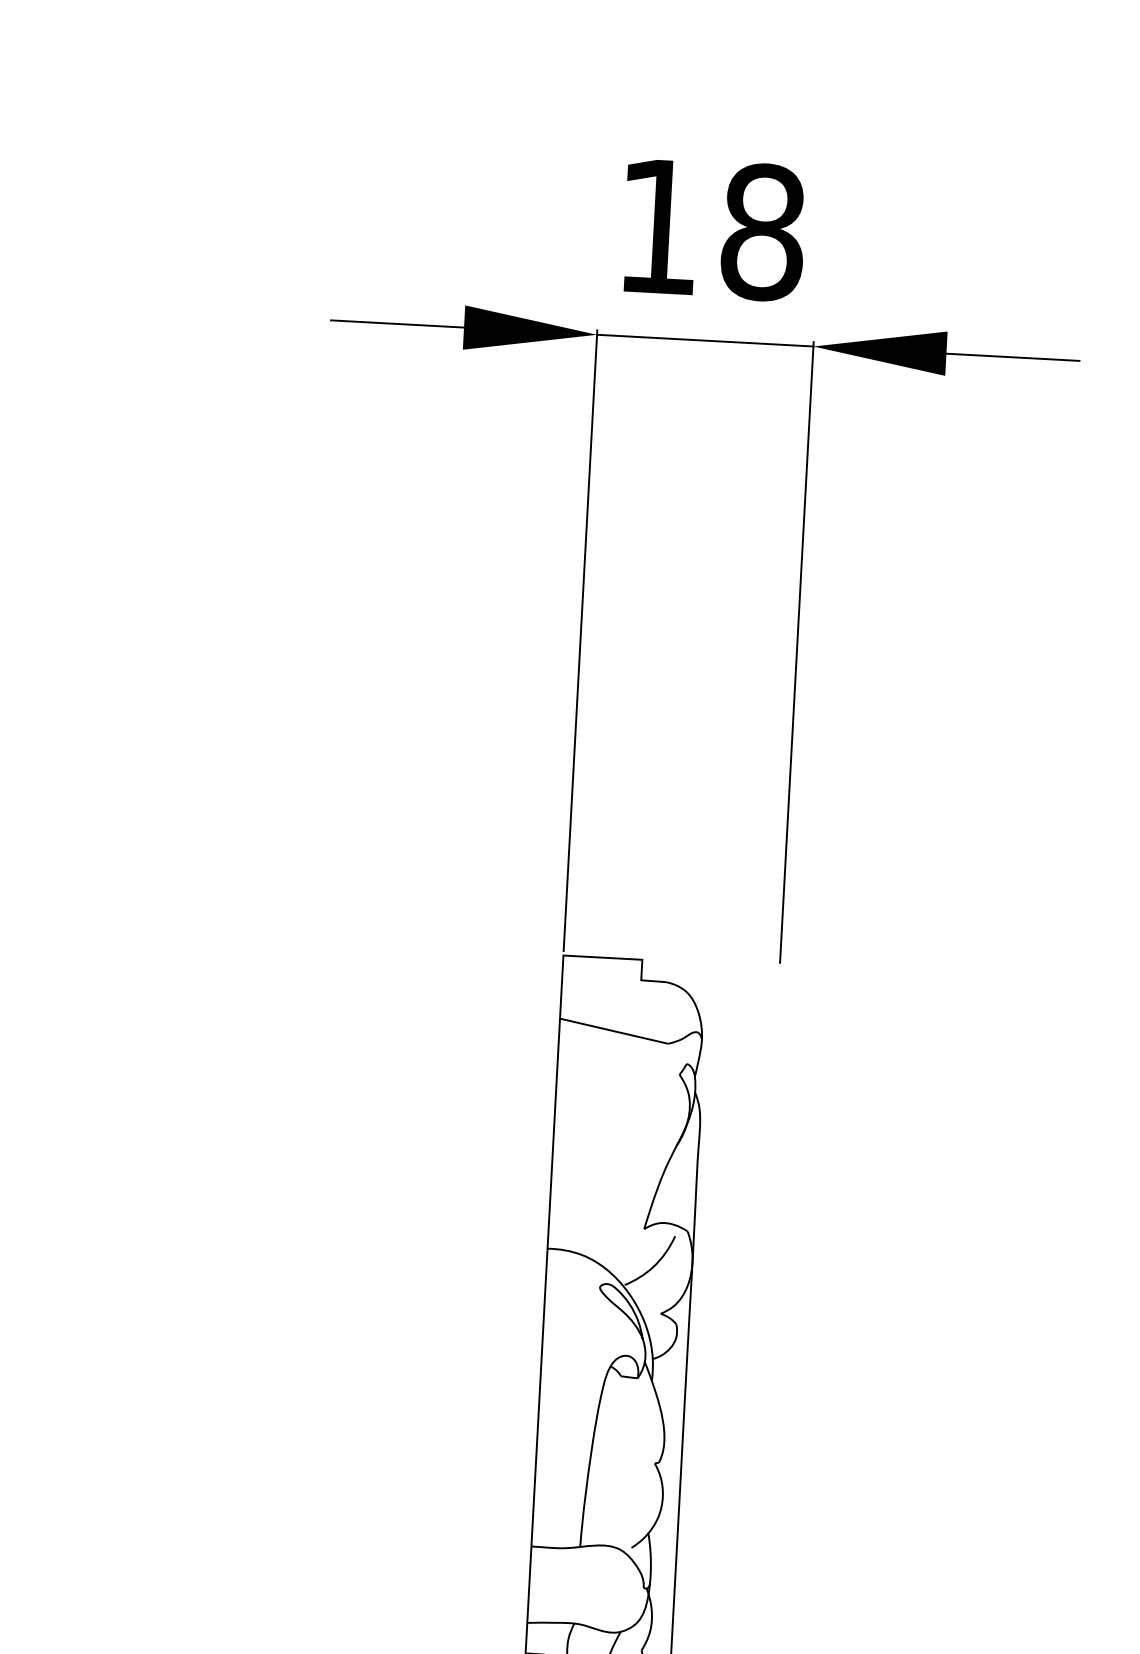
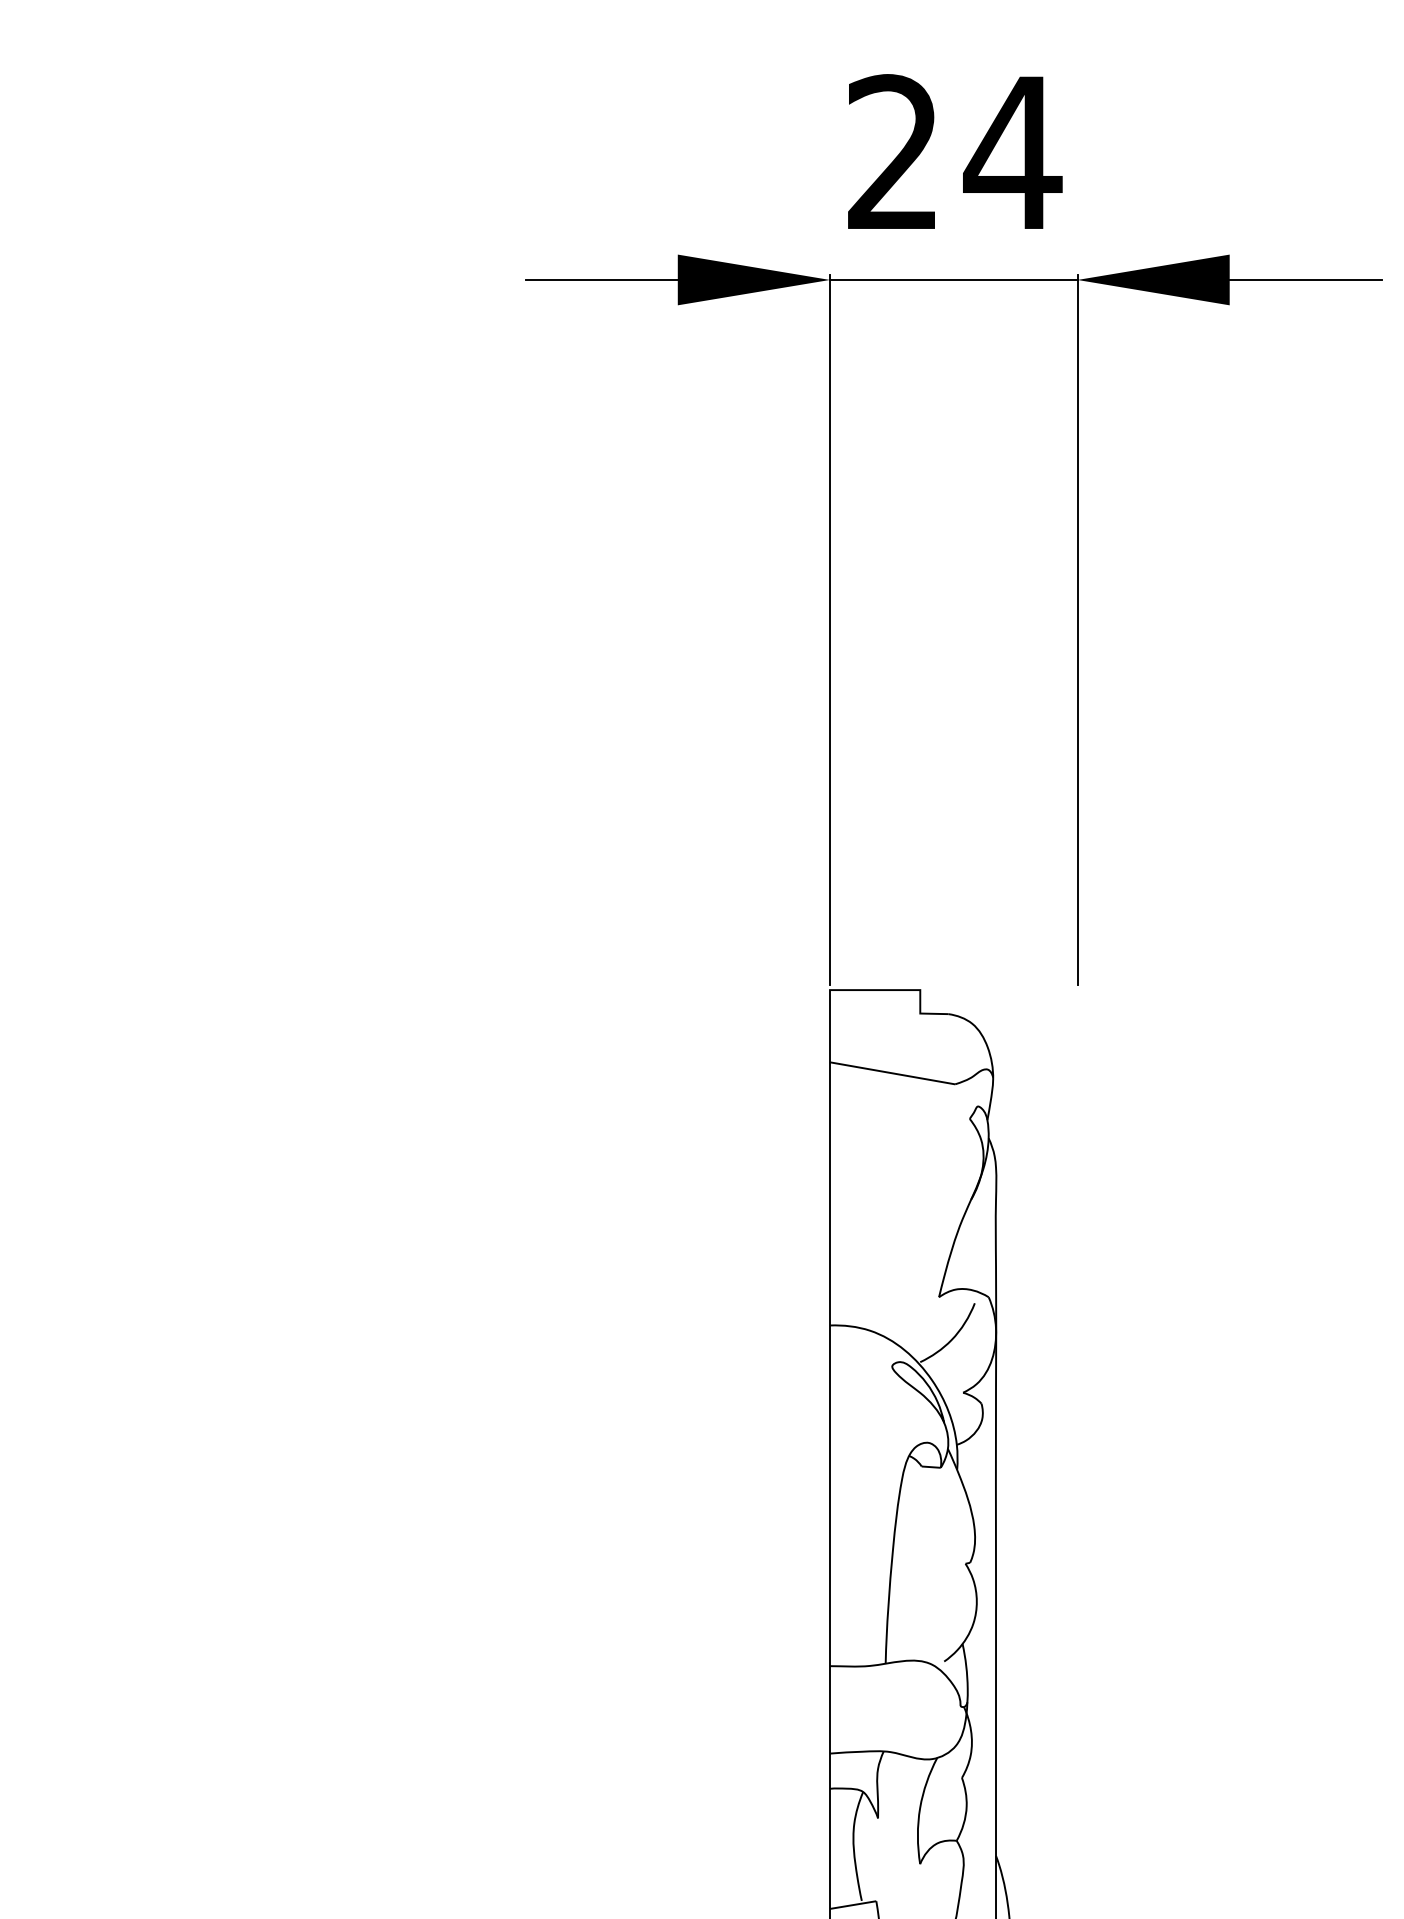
text: (712, 229) -> (955, 152), 18 -> 24

